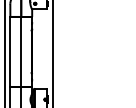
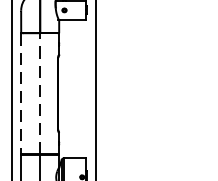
line: (10, 51) -> (21, 93), solid -> dashed
line: (21, 51) -> (40, 93), solid -> dashed

